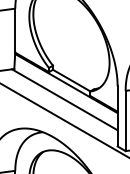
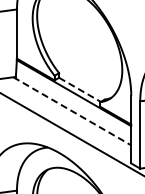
line: (72, 81) -> (80, 90), solid -> dashed
line: (65, 99) -> (72, 111), solid -> dashed

